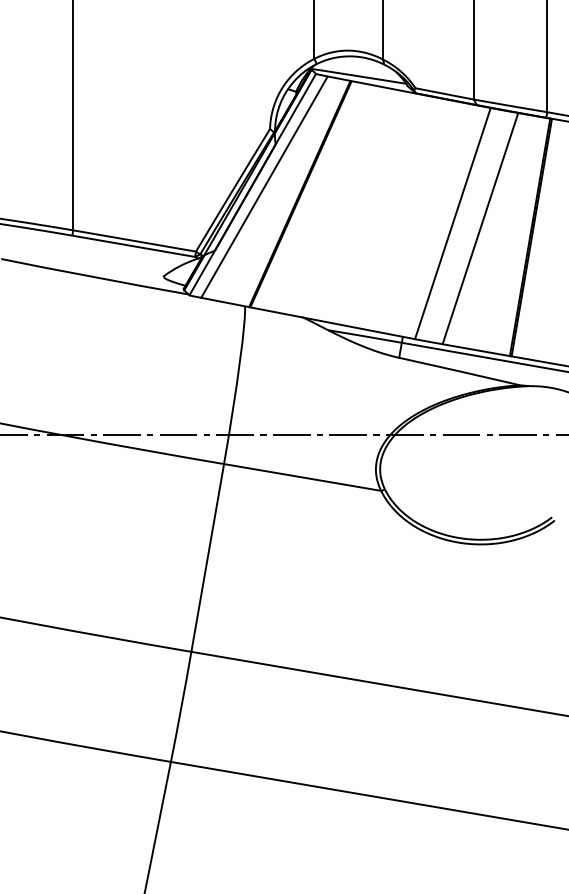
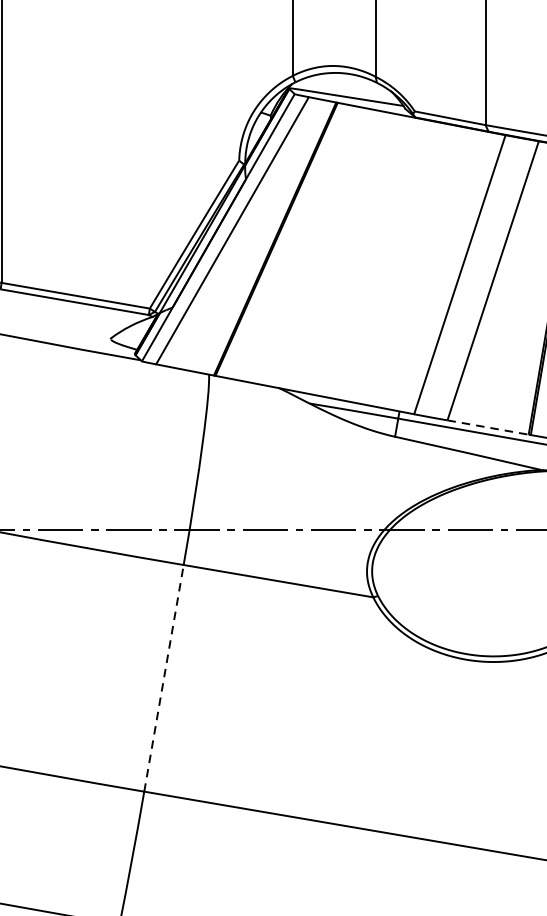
line: (476, 350) -> (488, 427), solid -> dashed
line: (207, 557) -> (163, 677), solid -> dashed

